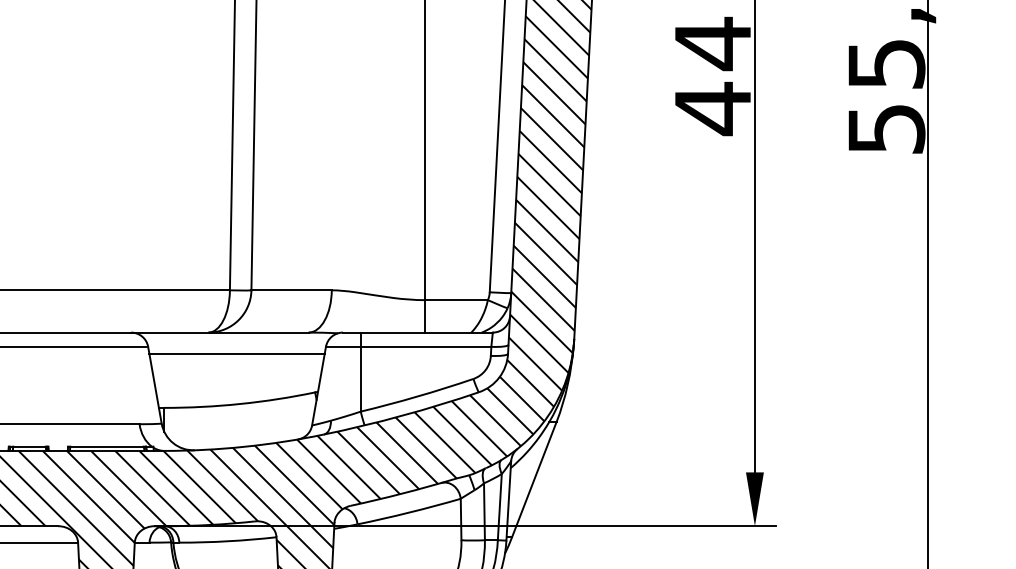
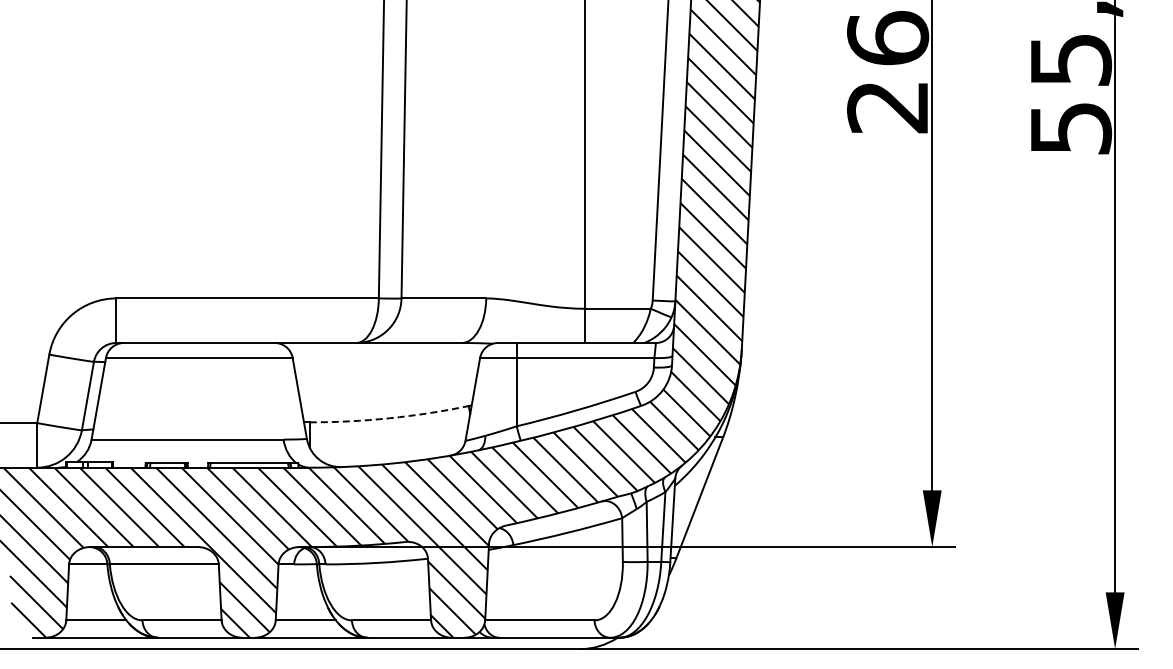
text: (713, 75) -> (888, 72), 44 -> 26
line: (237, 353) -> (386, 365), removed
arc: (240, 404) -> (389, 418), solid -> dashed

